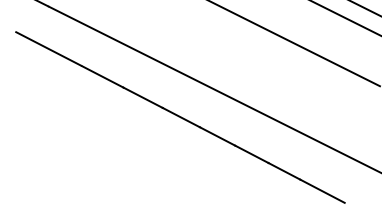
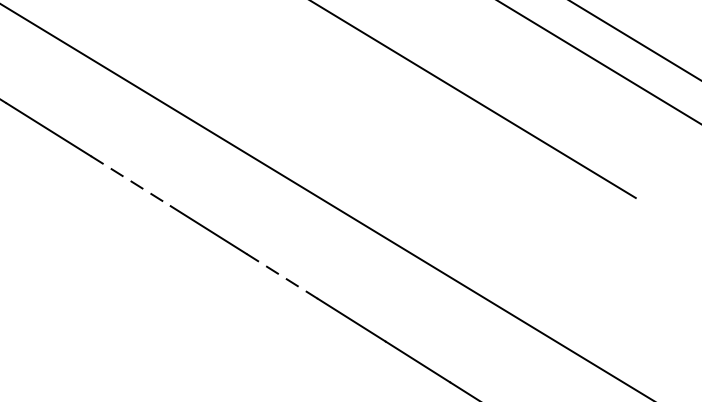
line: (143, 98) -> (131, 182), solid -> dashed
line: (217, 136) -> (281, 276), solid -> dashed

